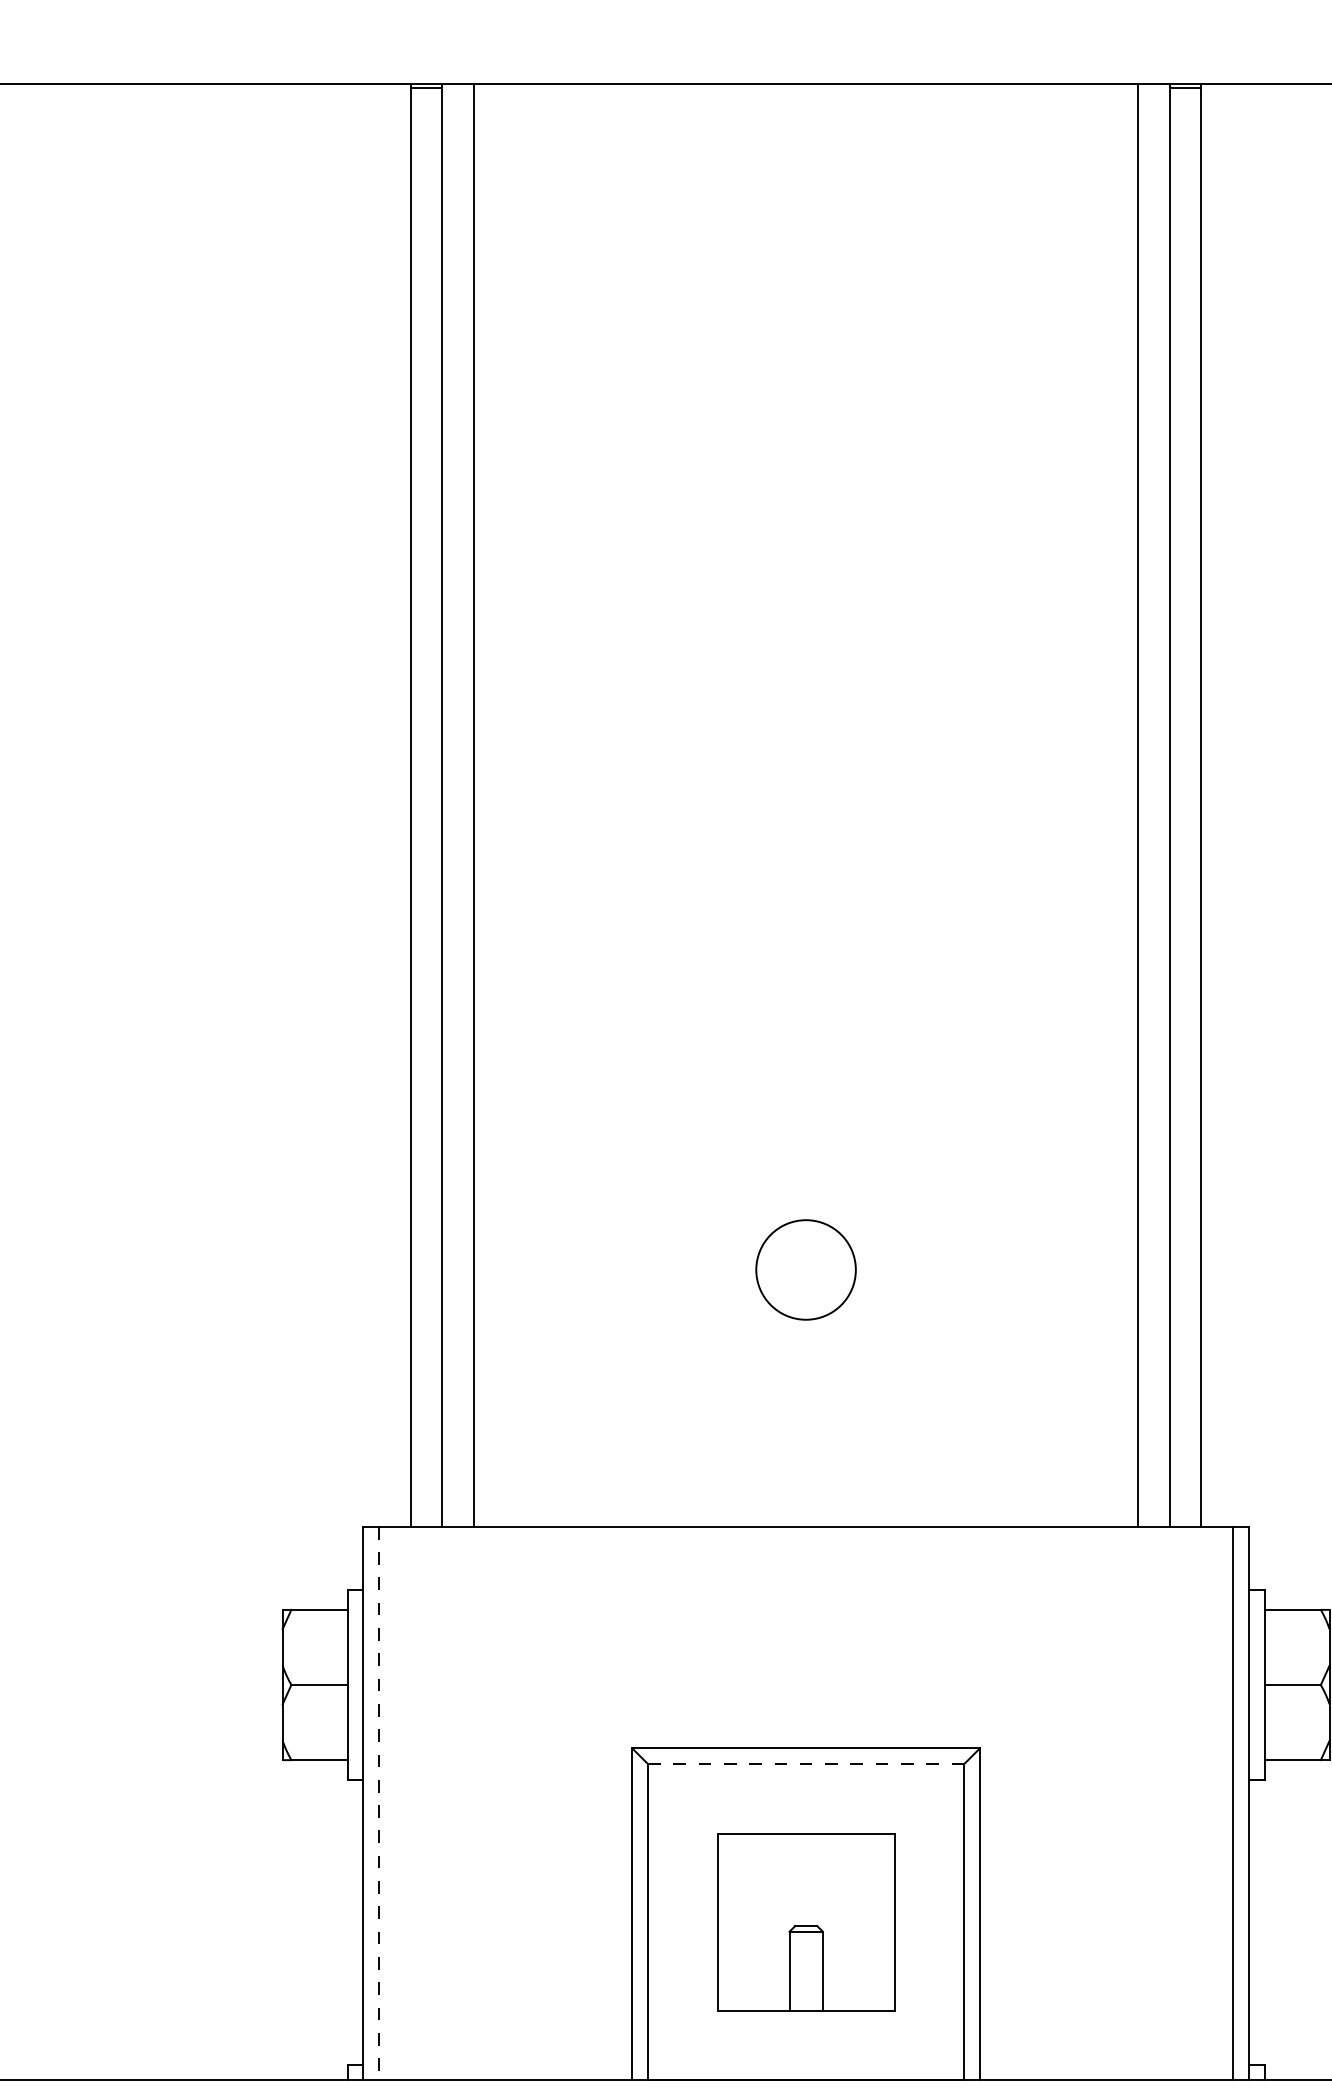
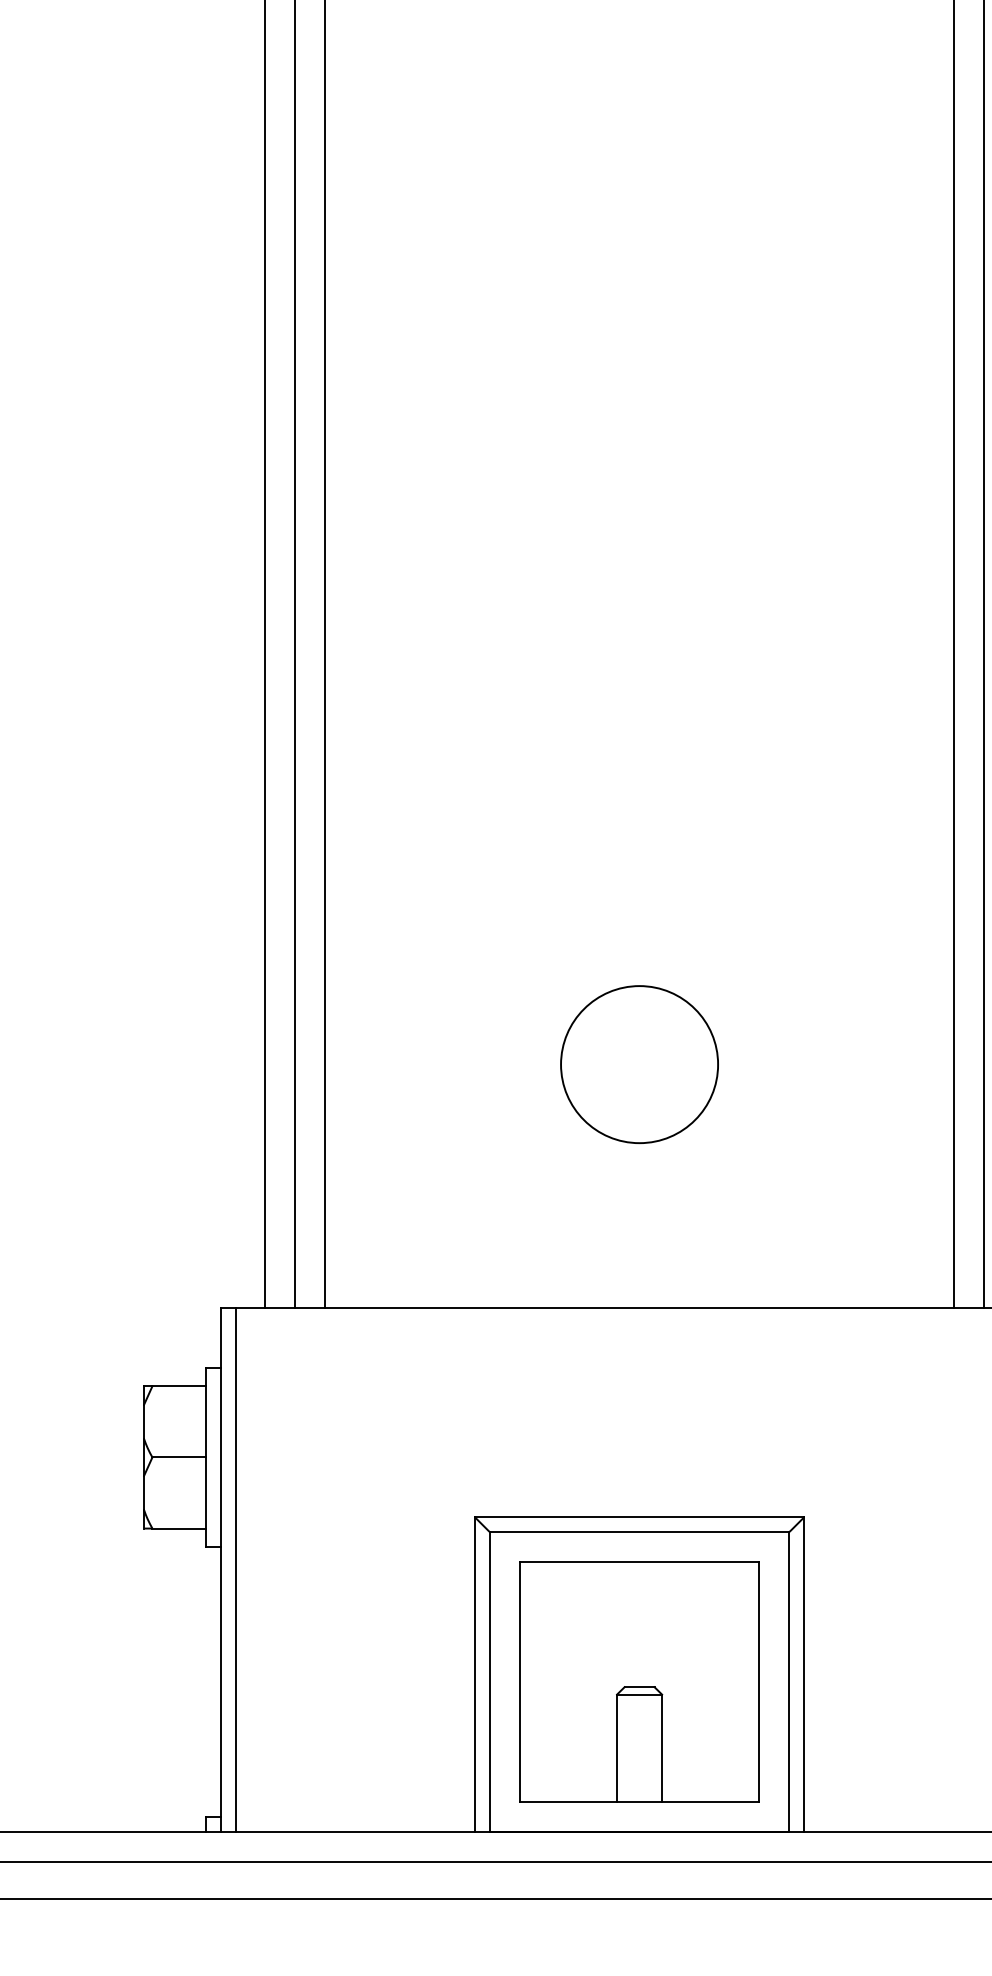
circle: (805, 1269) -> (638, 1064), size x1.67
line: (805, 1764) -> (638, 1532), dashed -> solid
line: (379, 1803) -> (235, 1569), dashed -> solid
part: (806, 1922) -> (639, 1682), size x1.43

